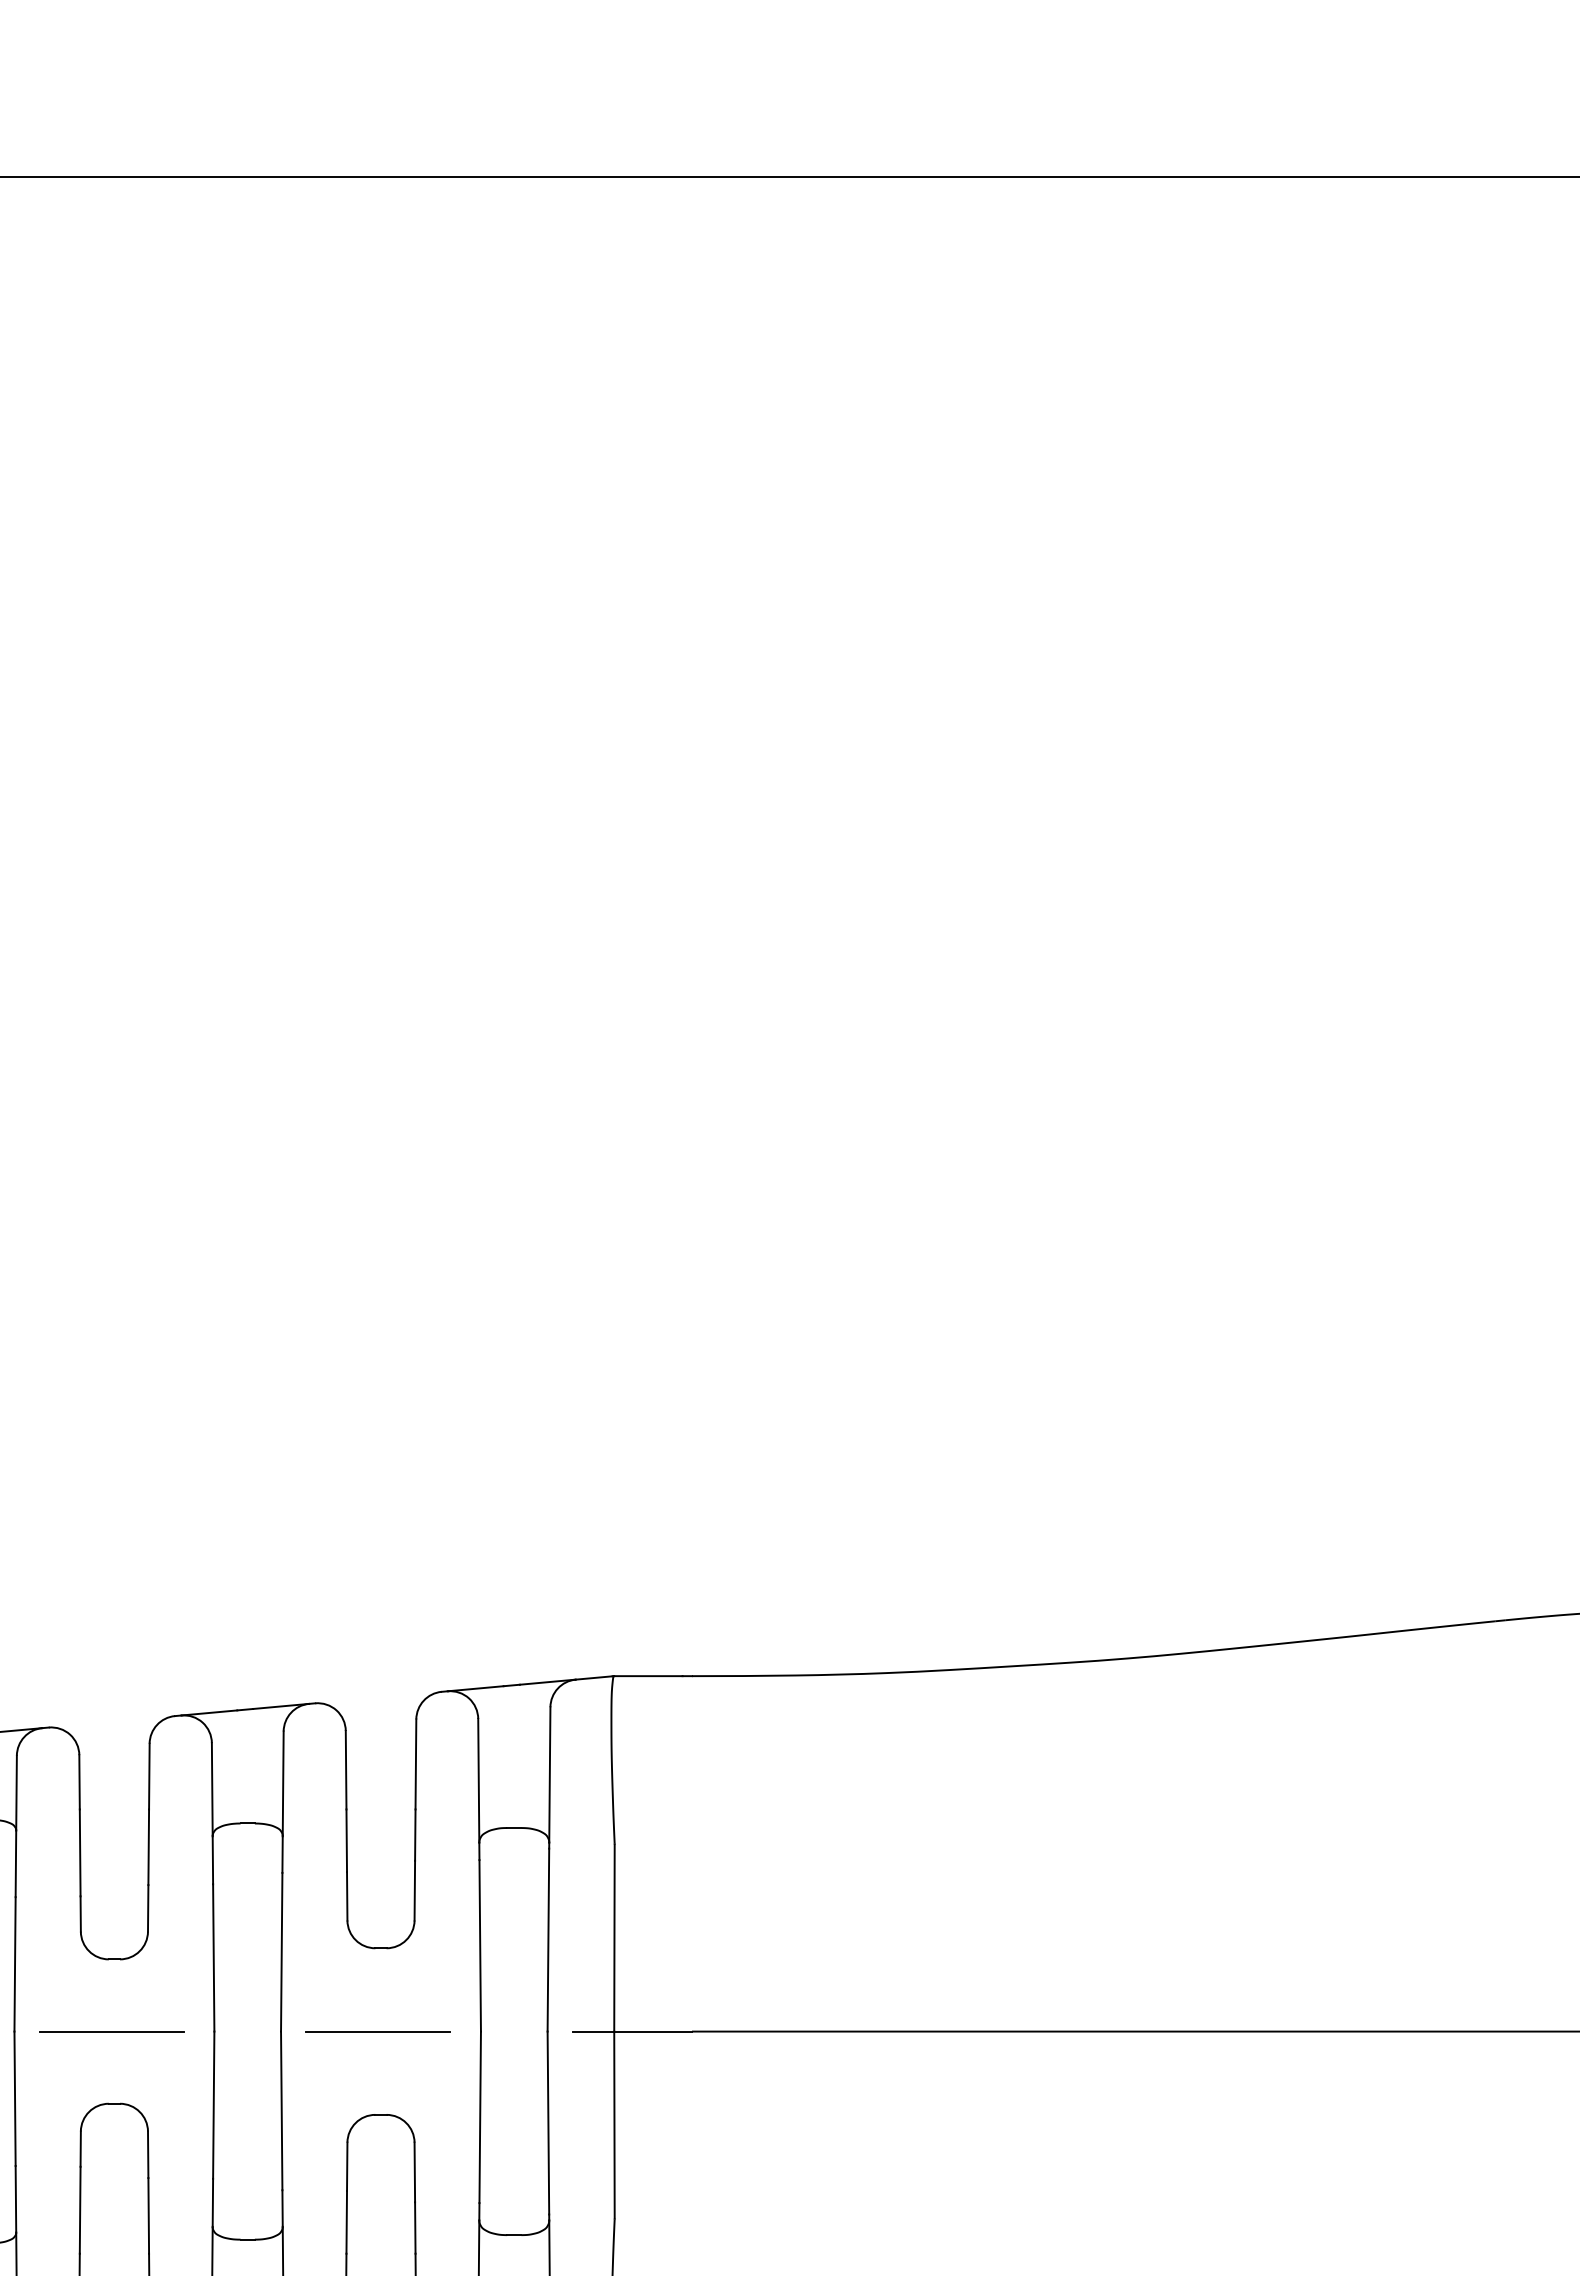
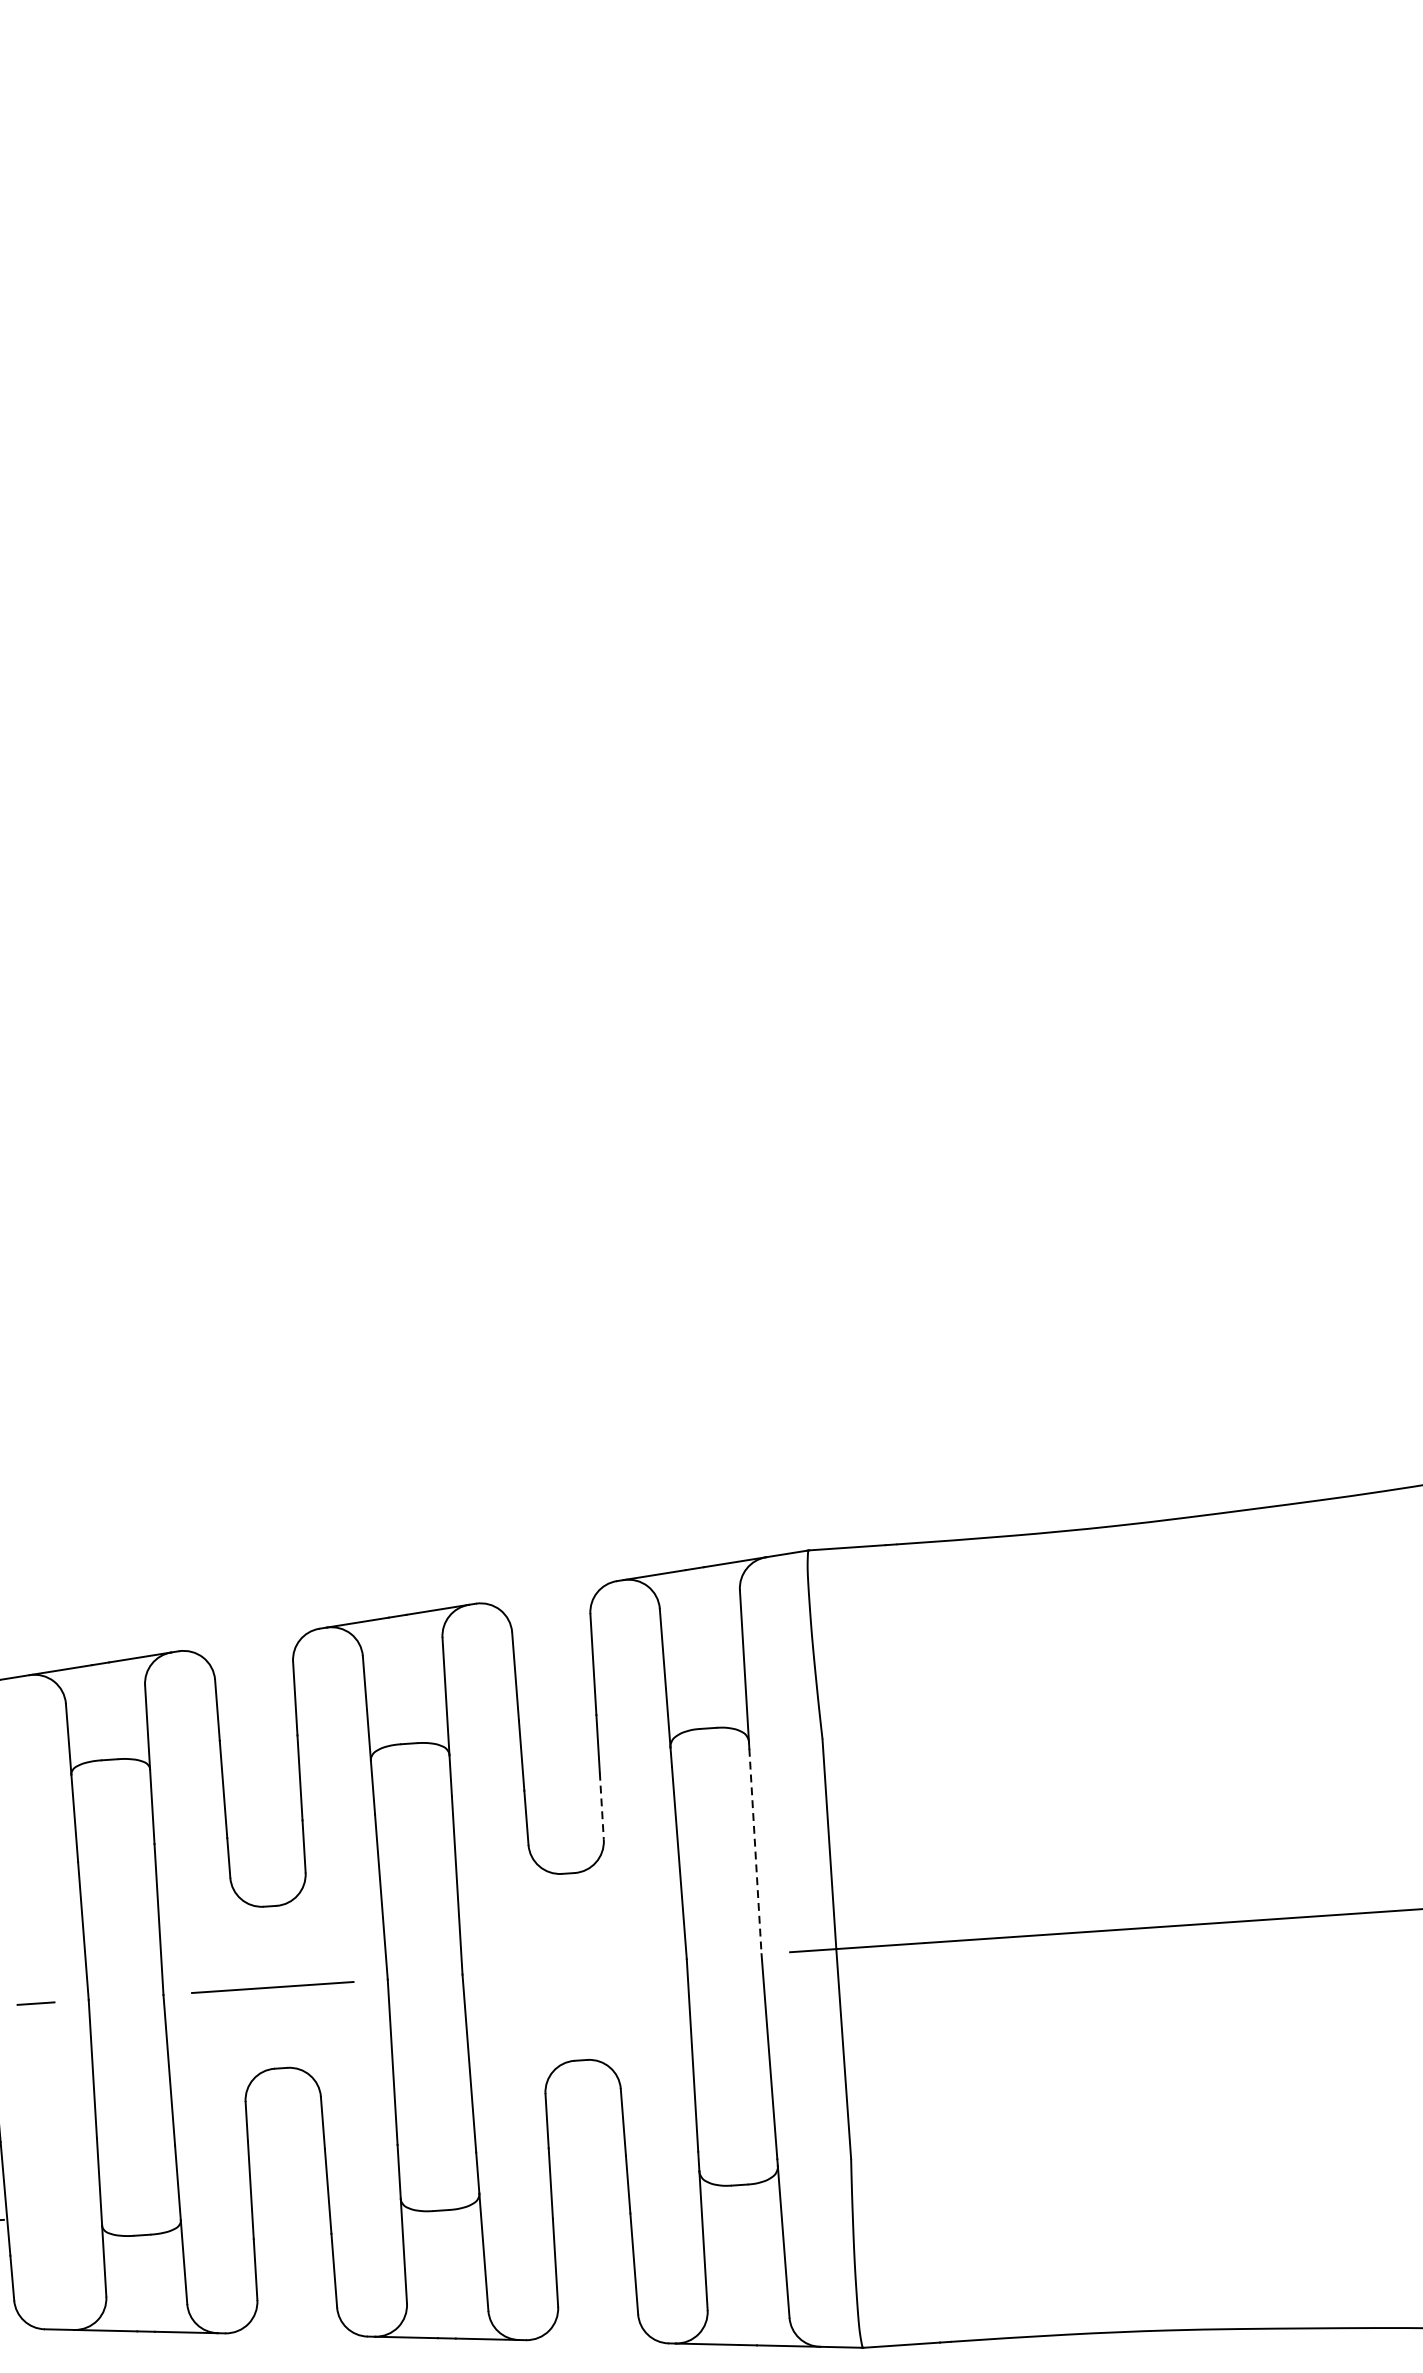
line: (414, 1890) -> (601, 1806), solid -> dashed
line: (548, 1940) -> (755, 1851), solid -> dashed
line: (377, 2031) -> (570, 1967), removed

